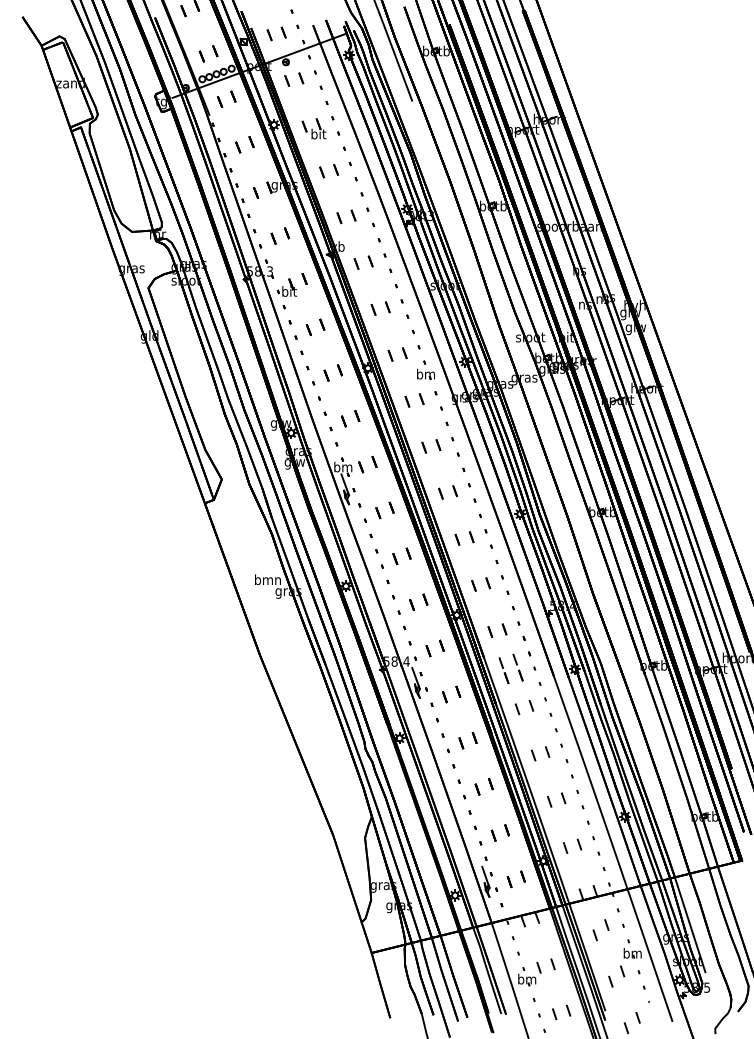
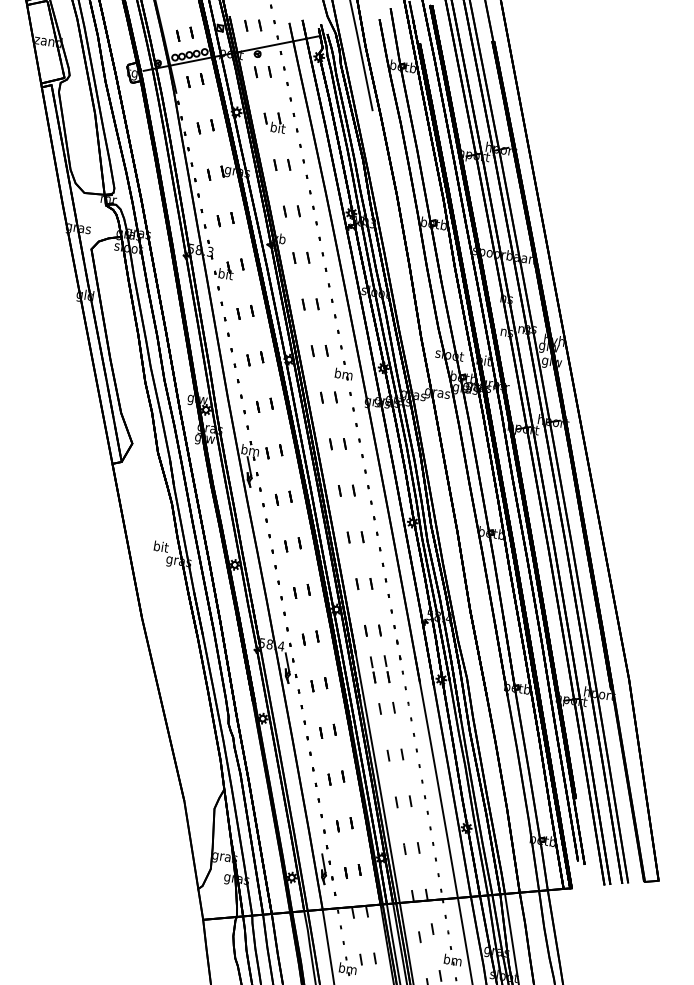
text: (267, 579) -> (160, 546), bmn -> bit

